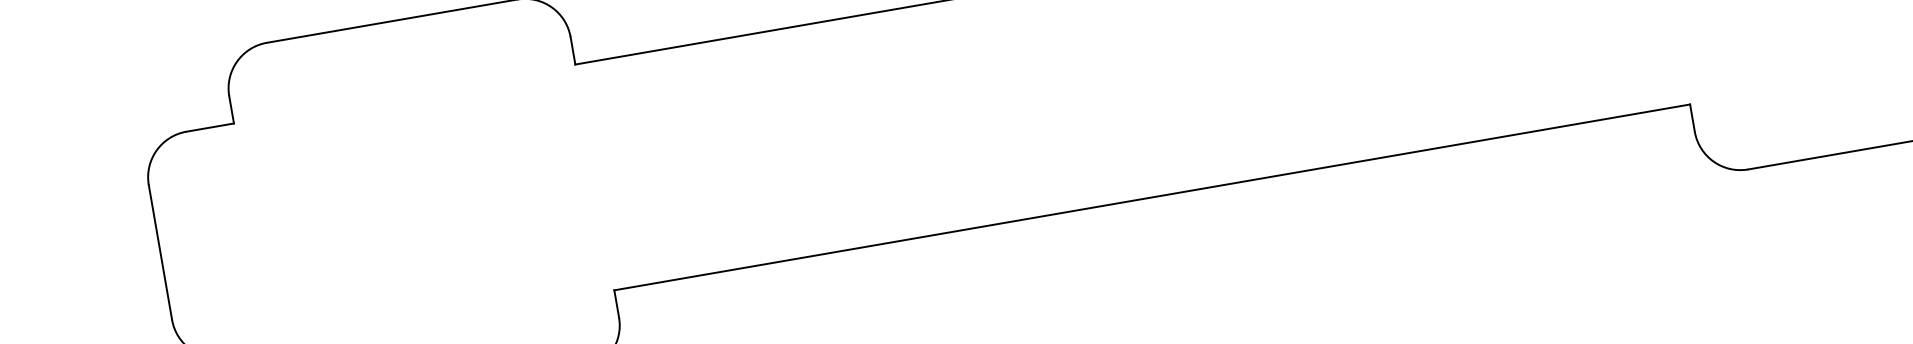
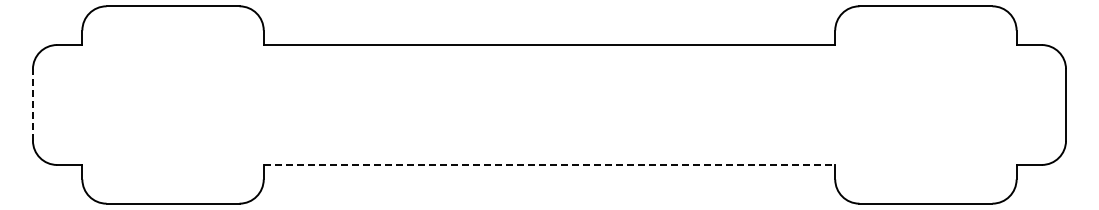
line: (1152, 196) -> (549, 164), solid -> dashed
line: (159, 251) -> (32, 104), solid -> dashed

